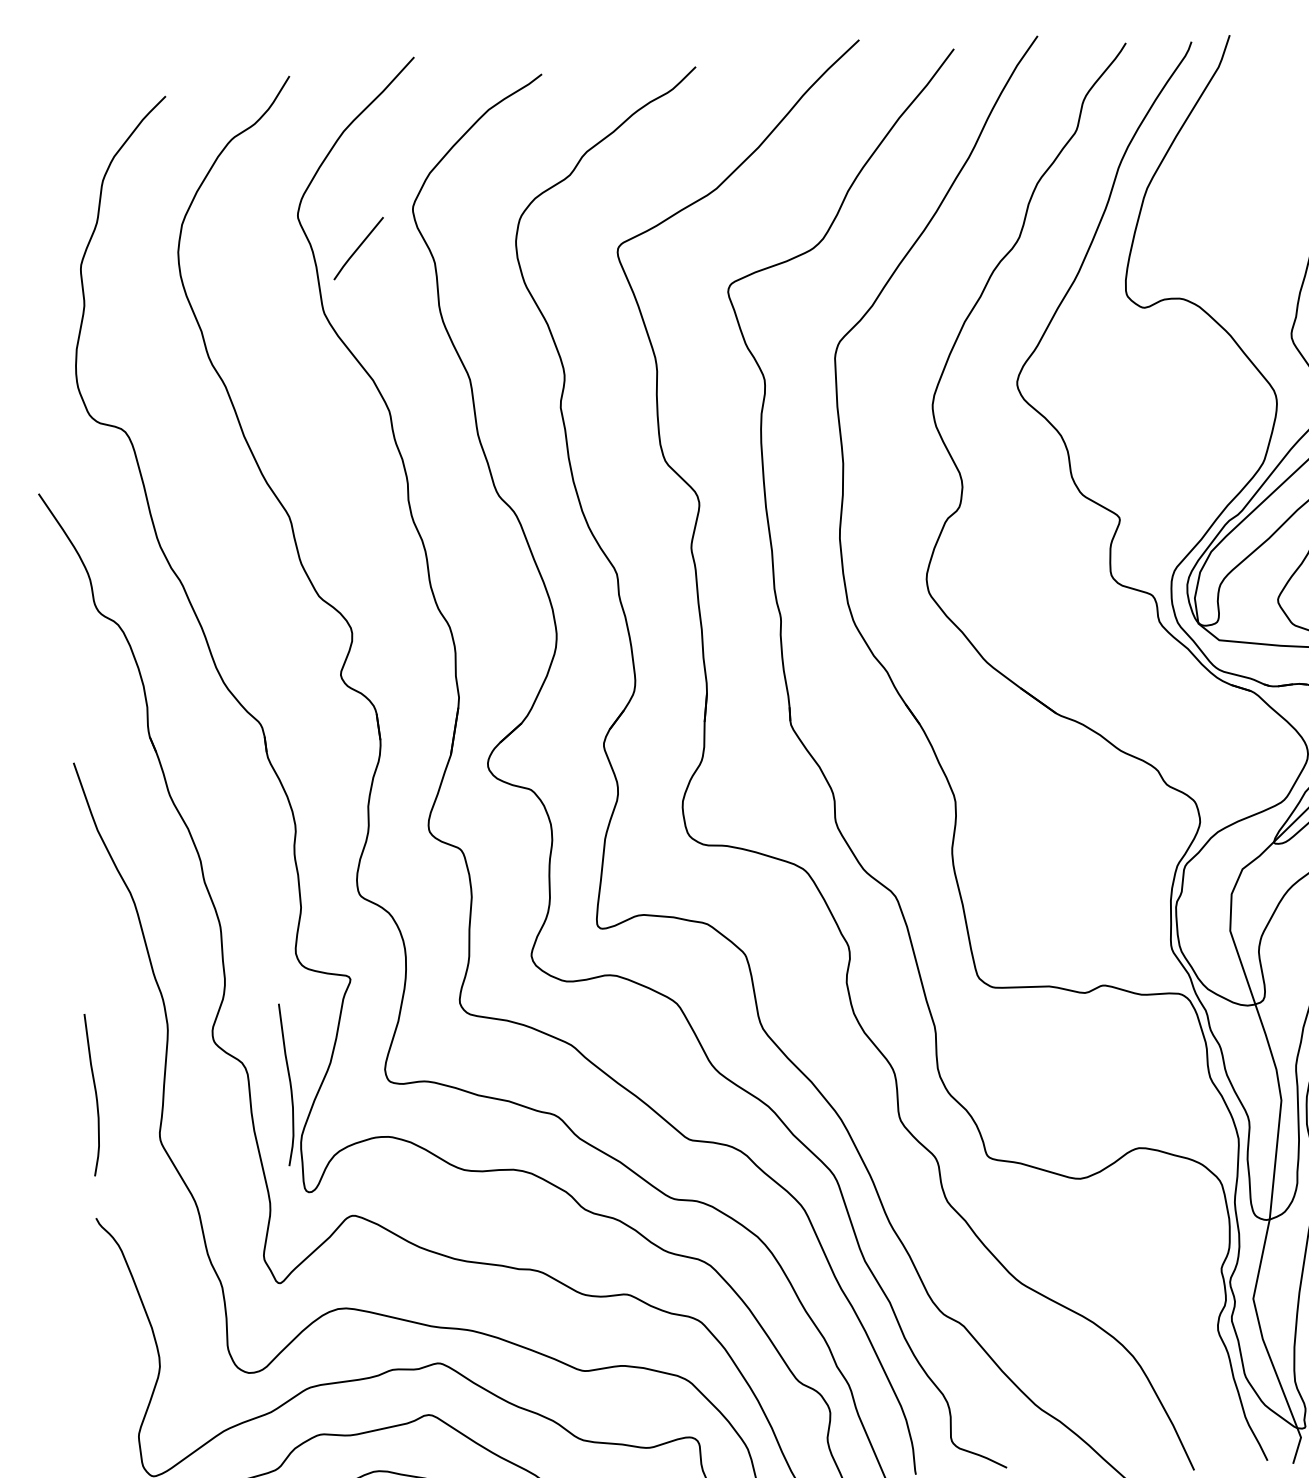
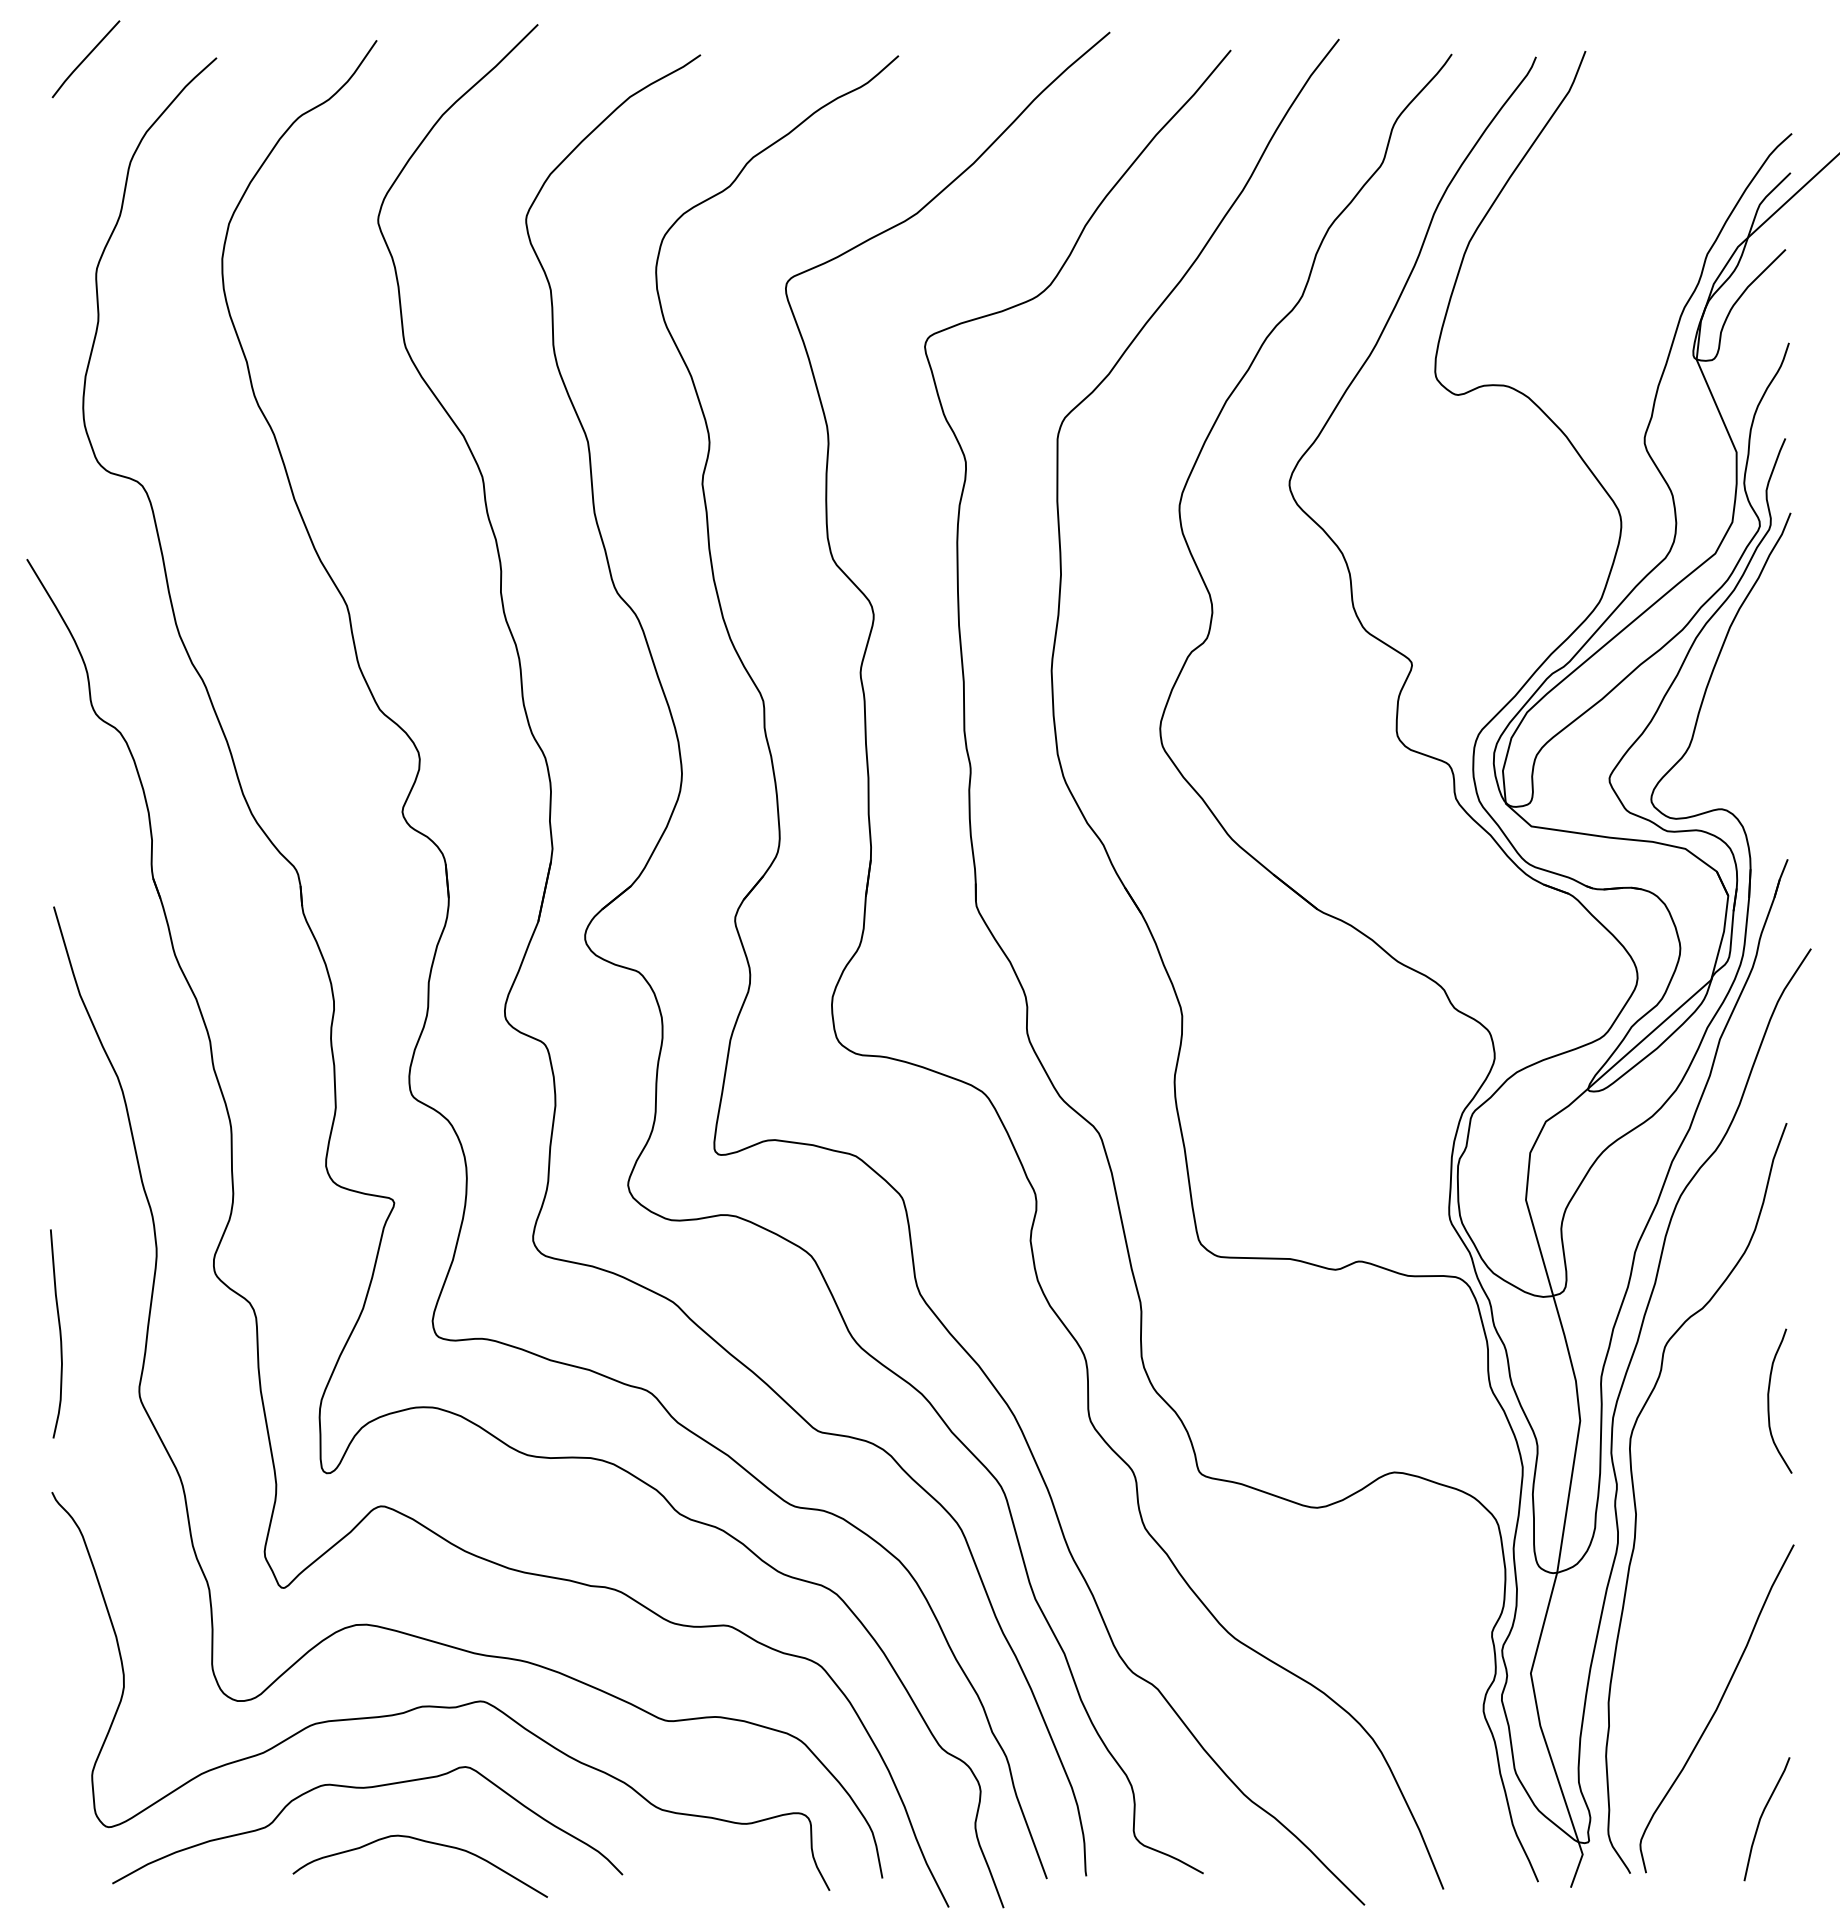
line: (358, 248) -> (85, 59), moved
curve: (289, 1084) -> (309, 1333), removed

